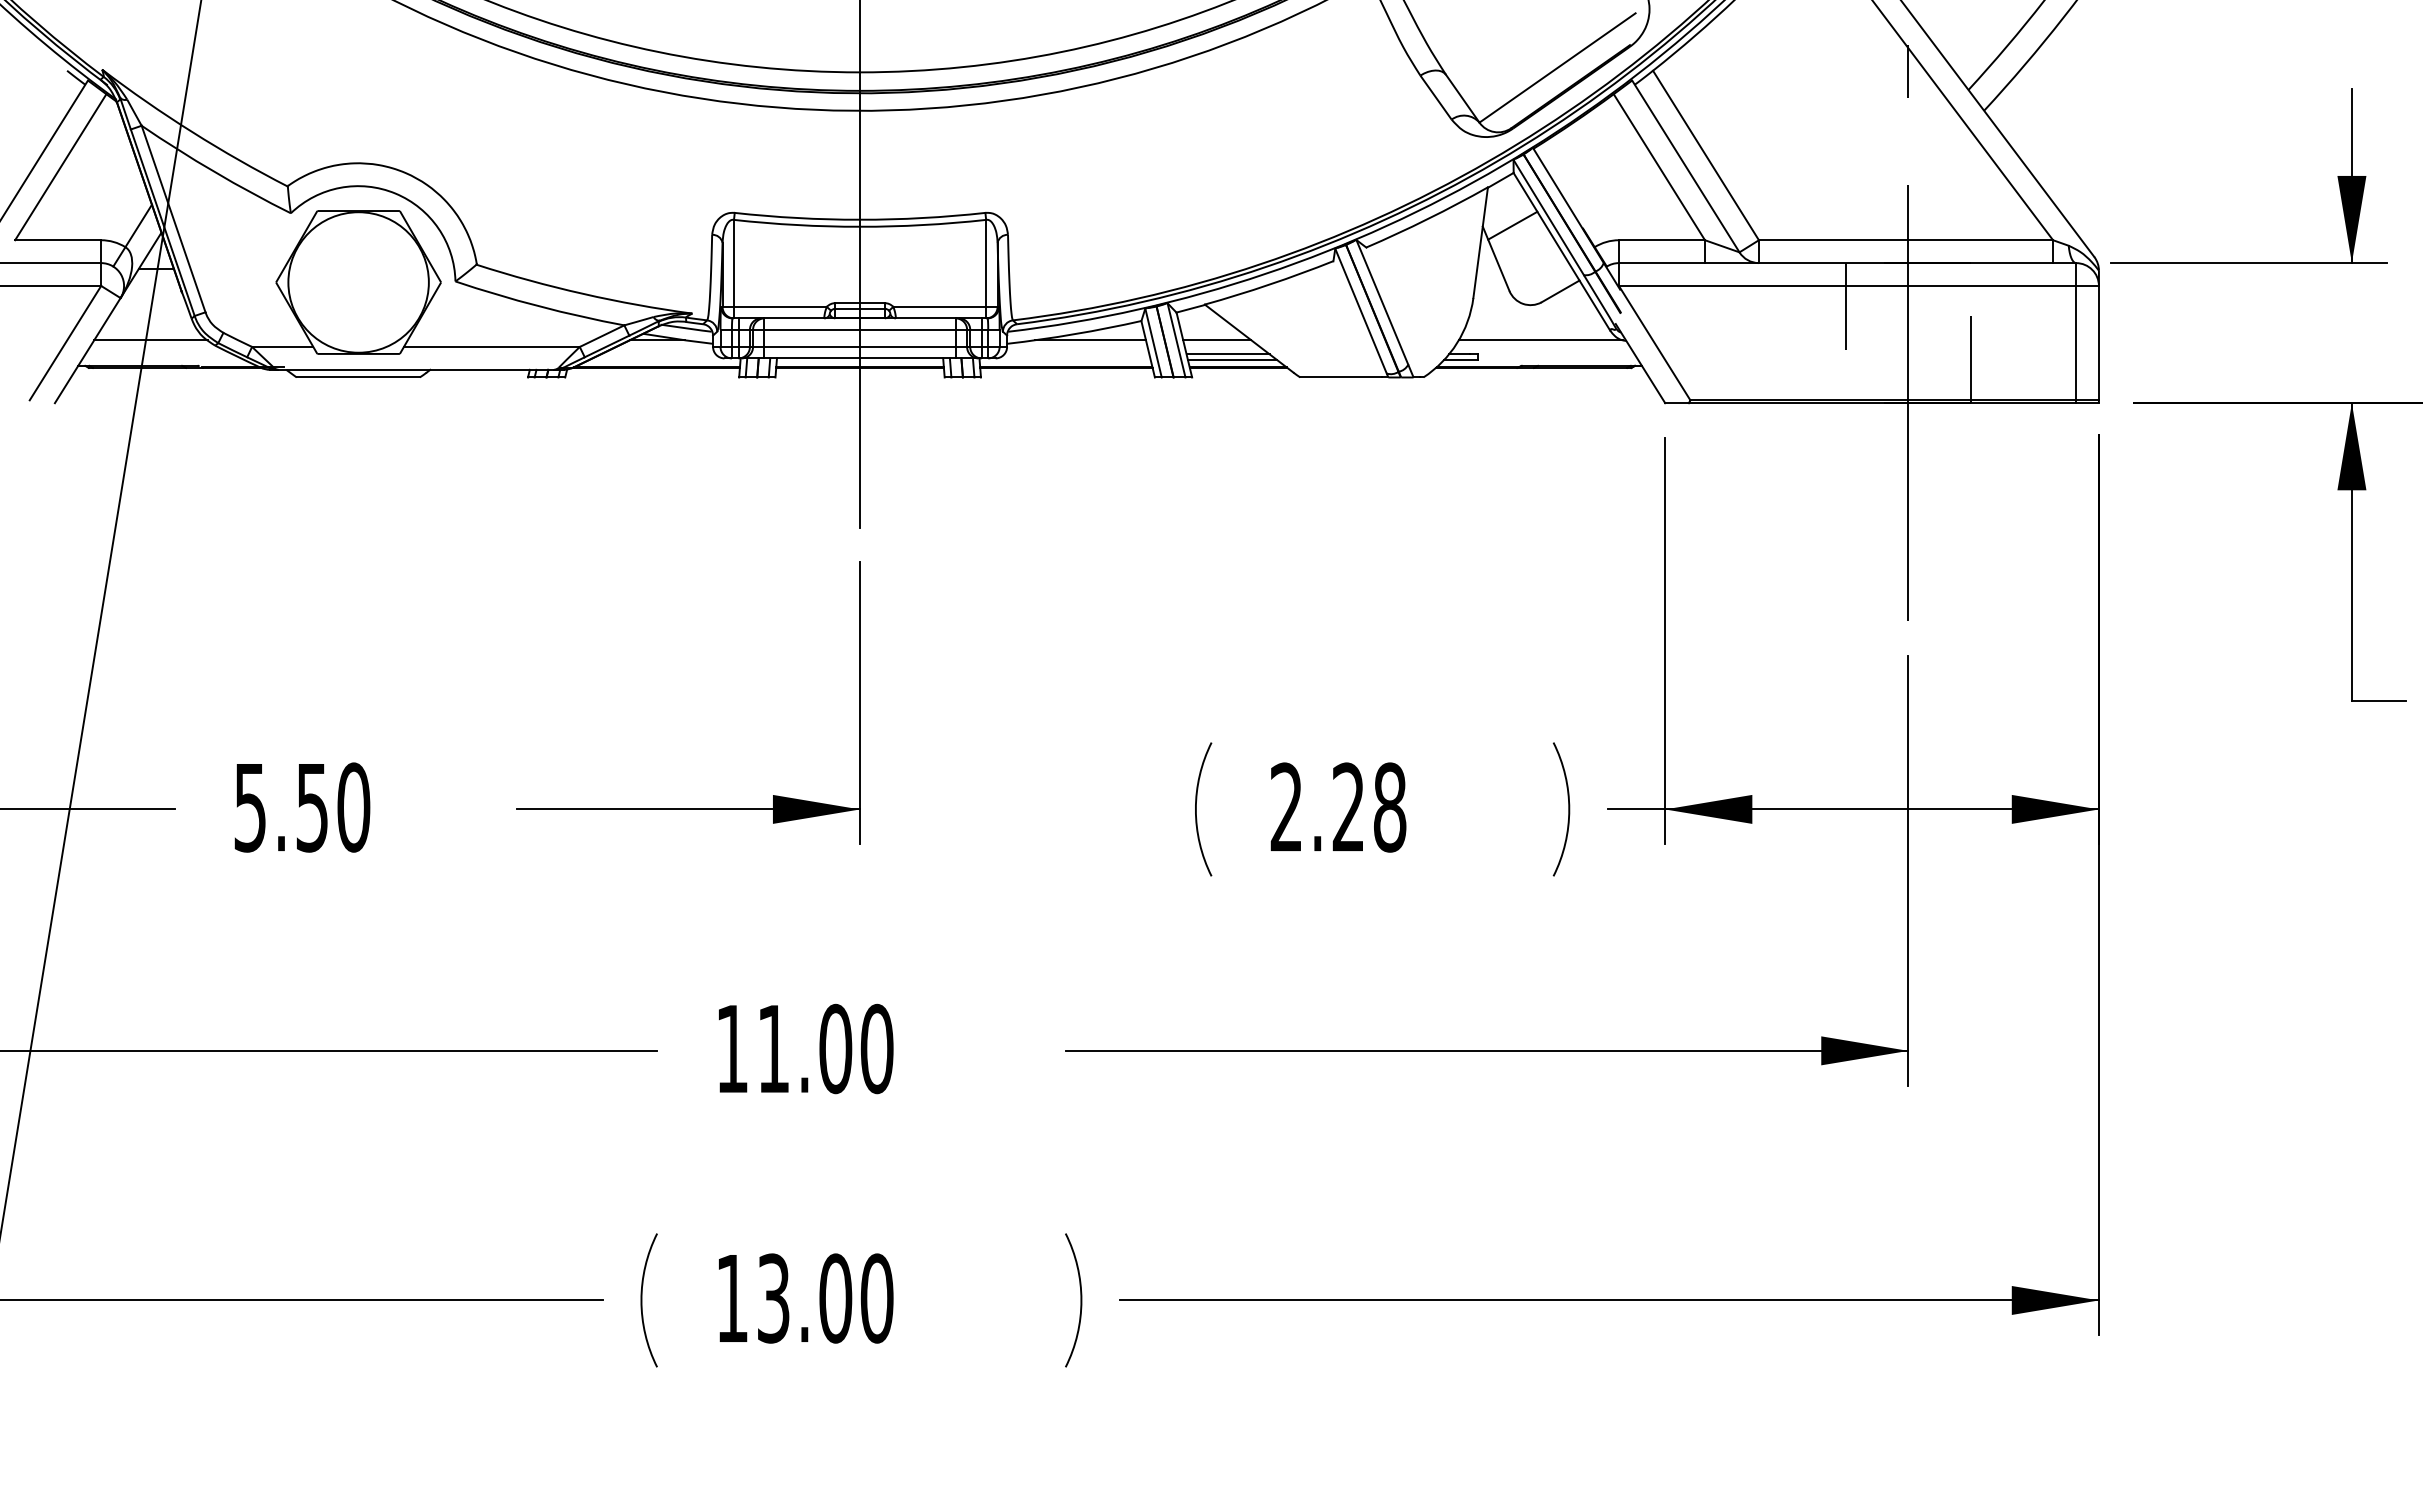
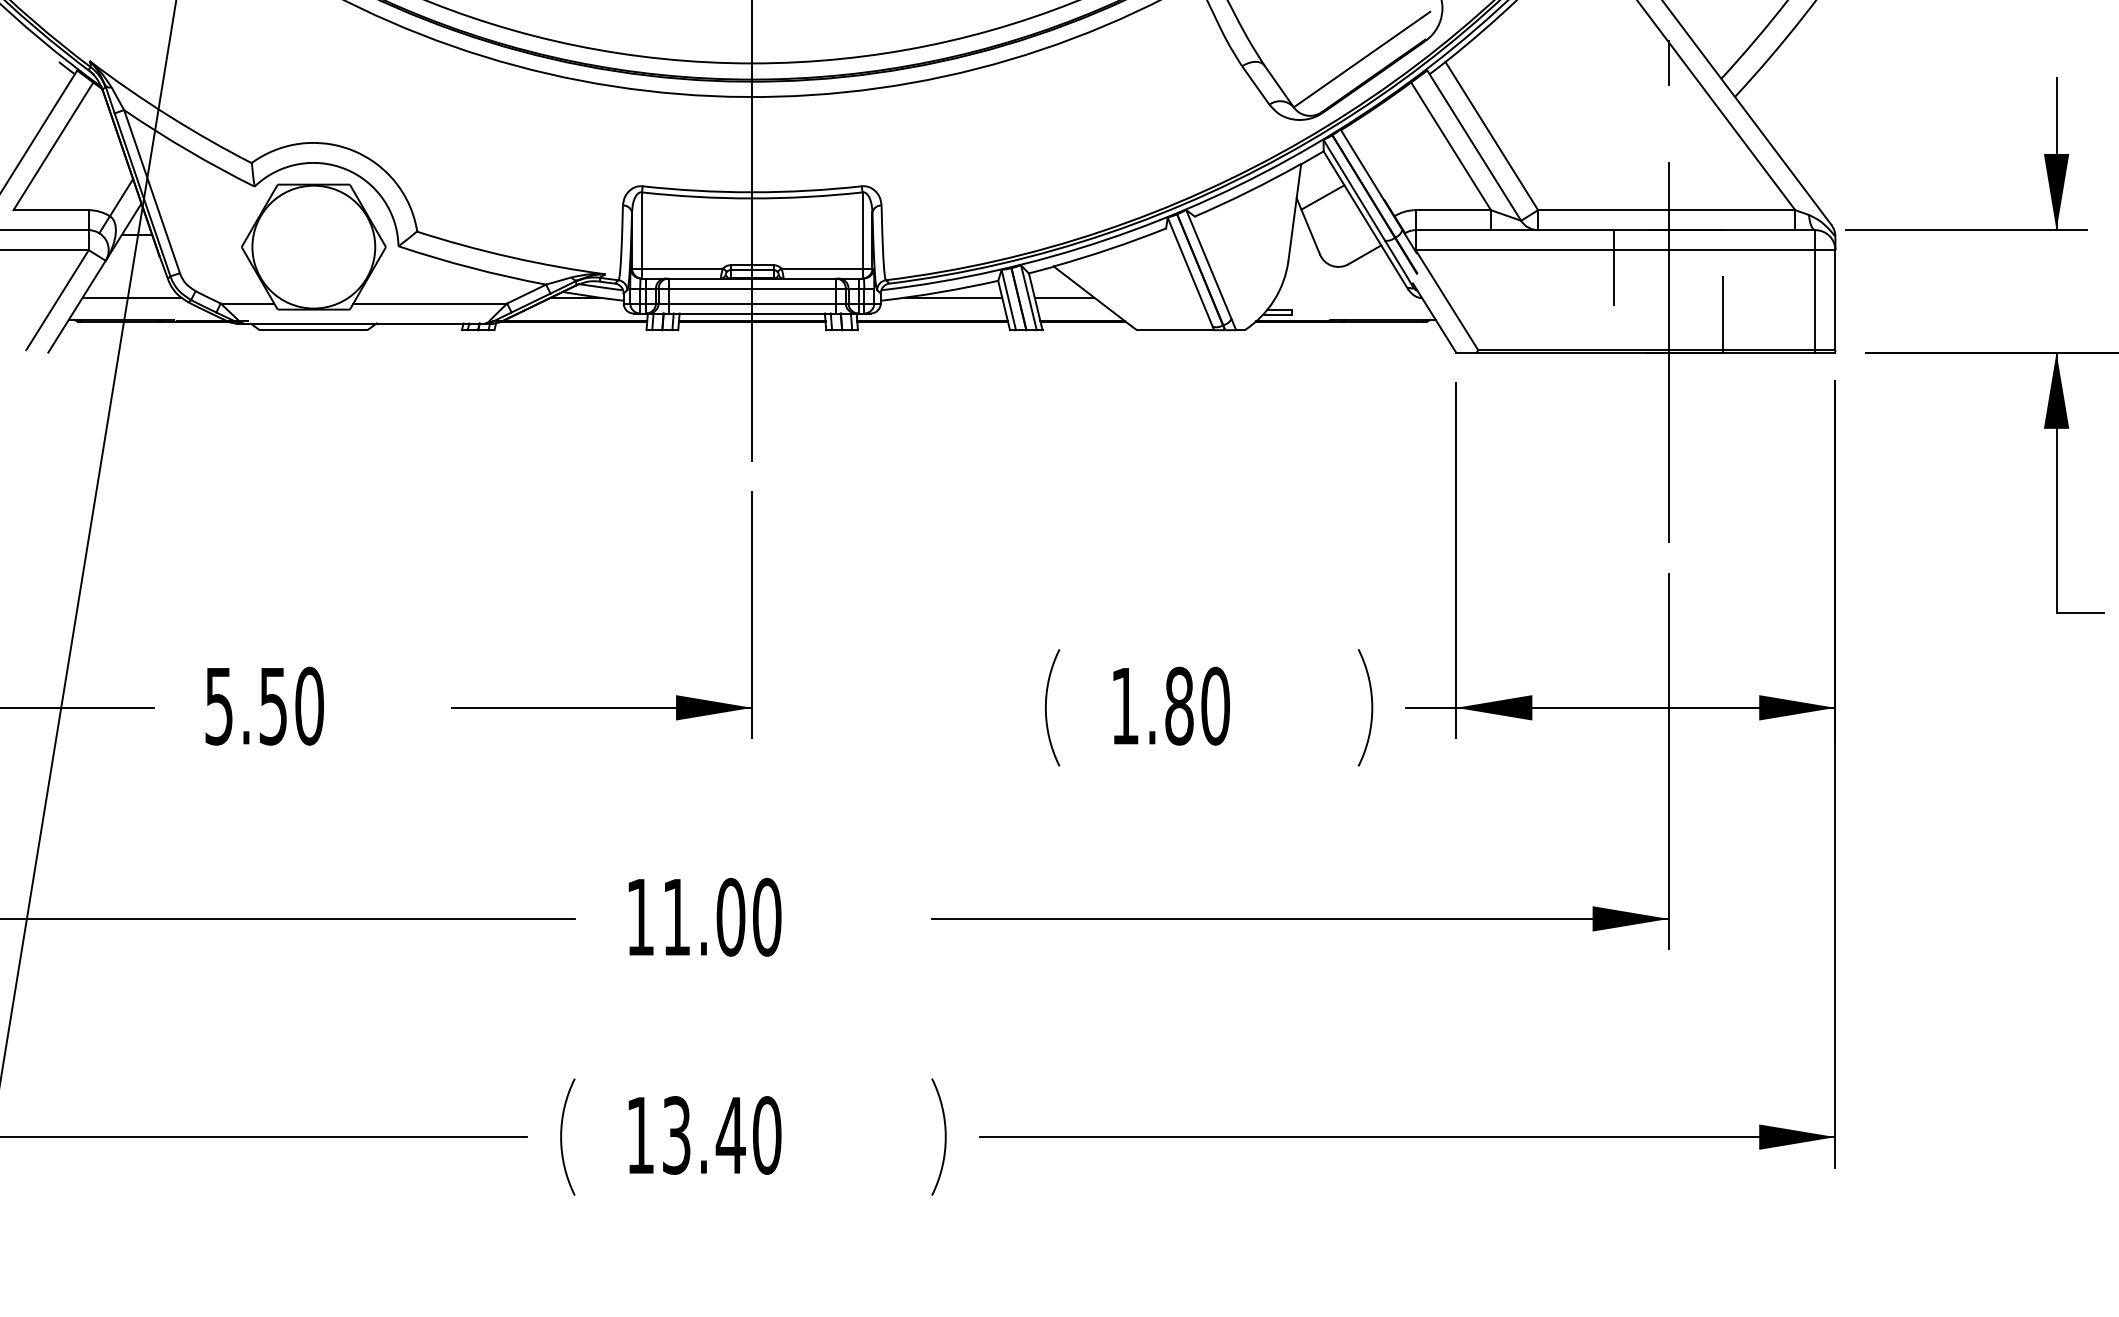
line: (1540, 340) -> (1347, 297), removed
line: (1227, 354) -> (1073, 310), removed
line: (1231, 359) -> (1076, 314), removed
text: (1338, 807) -> (1170, 706), 2.28 -> 1.80
text: (835, 1298) -> (730, 1135), 13.00 -> 13.40

